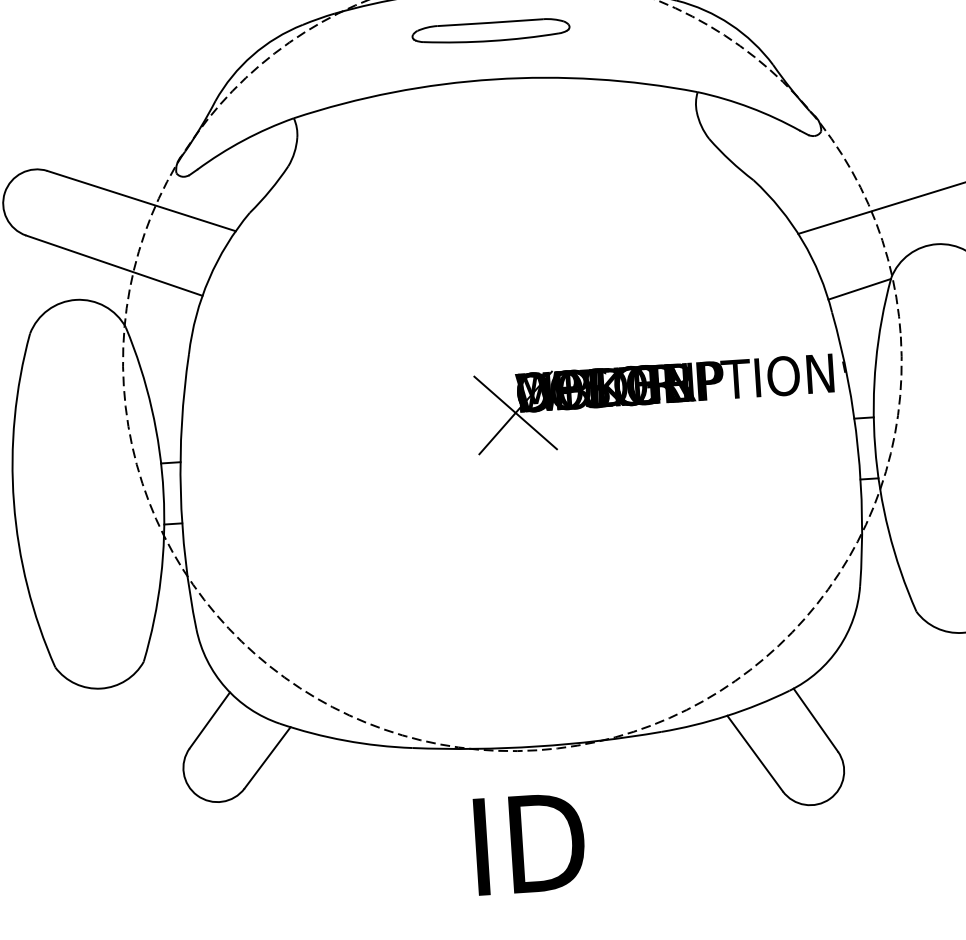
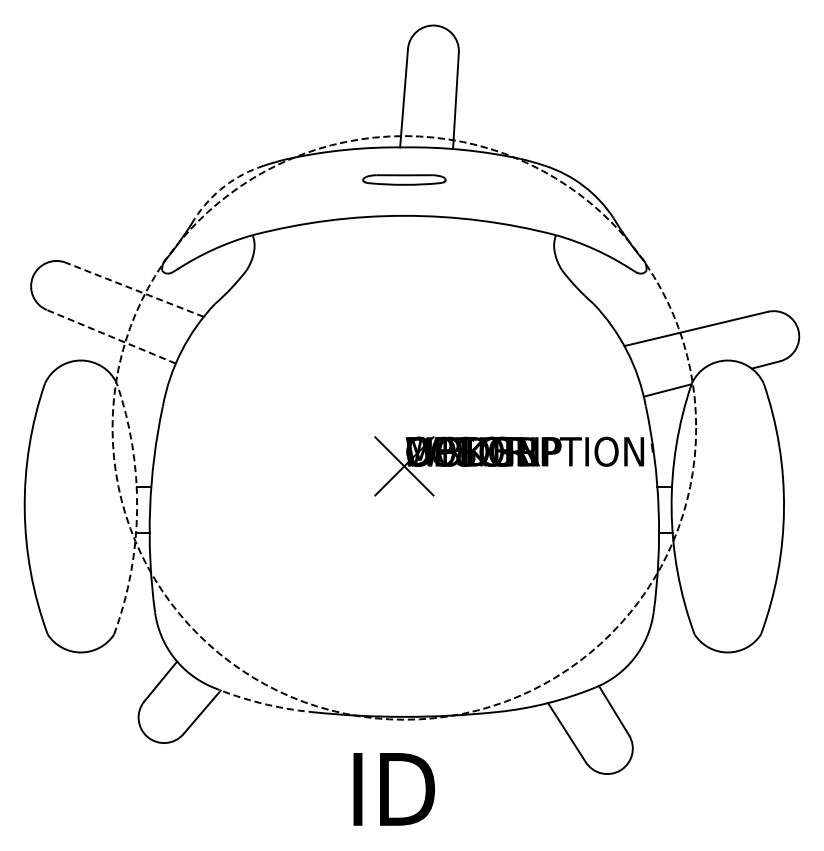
part: (491, 31) -> (404, 179), size x0.7
arc: (252, 55) -> (224, 186), solid -> dashed
line: (141, 200) -> (134, 289), solid -> dashed
line: (114, 265) -> (111, 336), solid -> dashed
arc: (164, 493) -> (137, 509), solid -> dashed
arc: (345, 740) -> (261, 703), solid -> dashed

